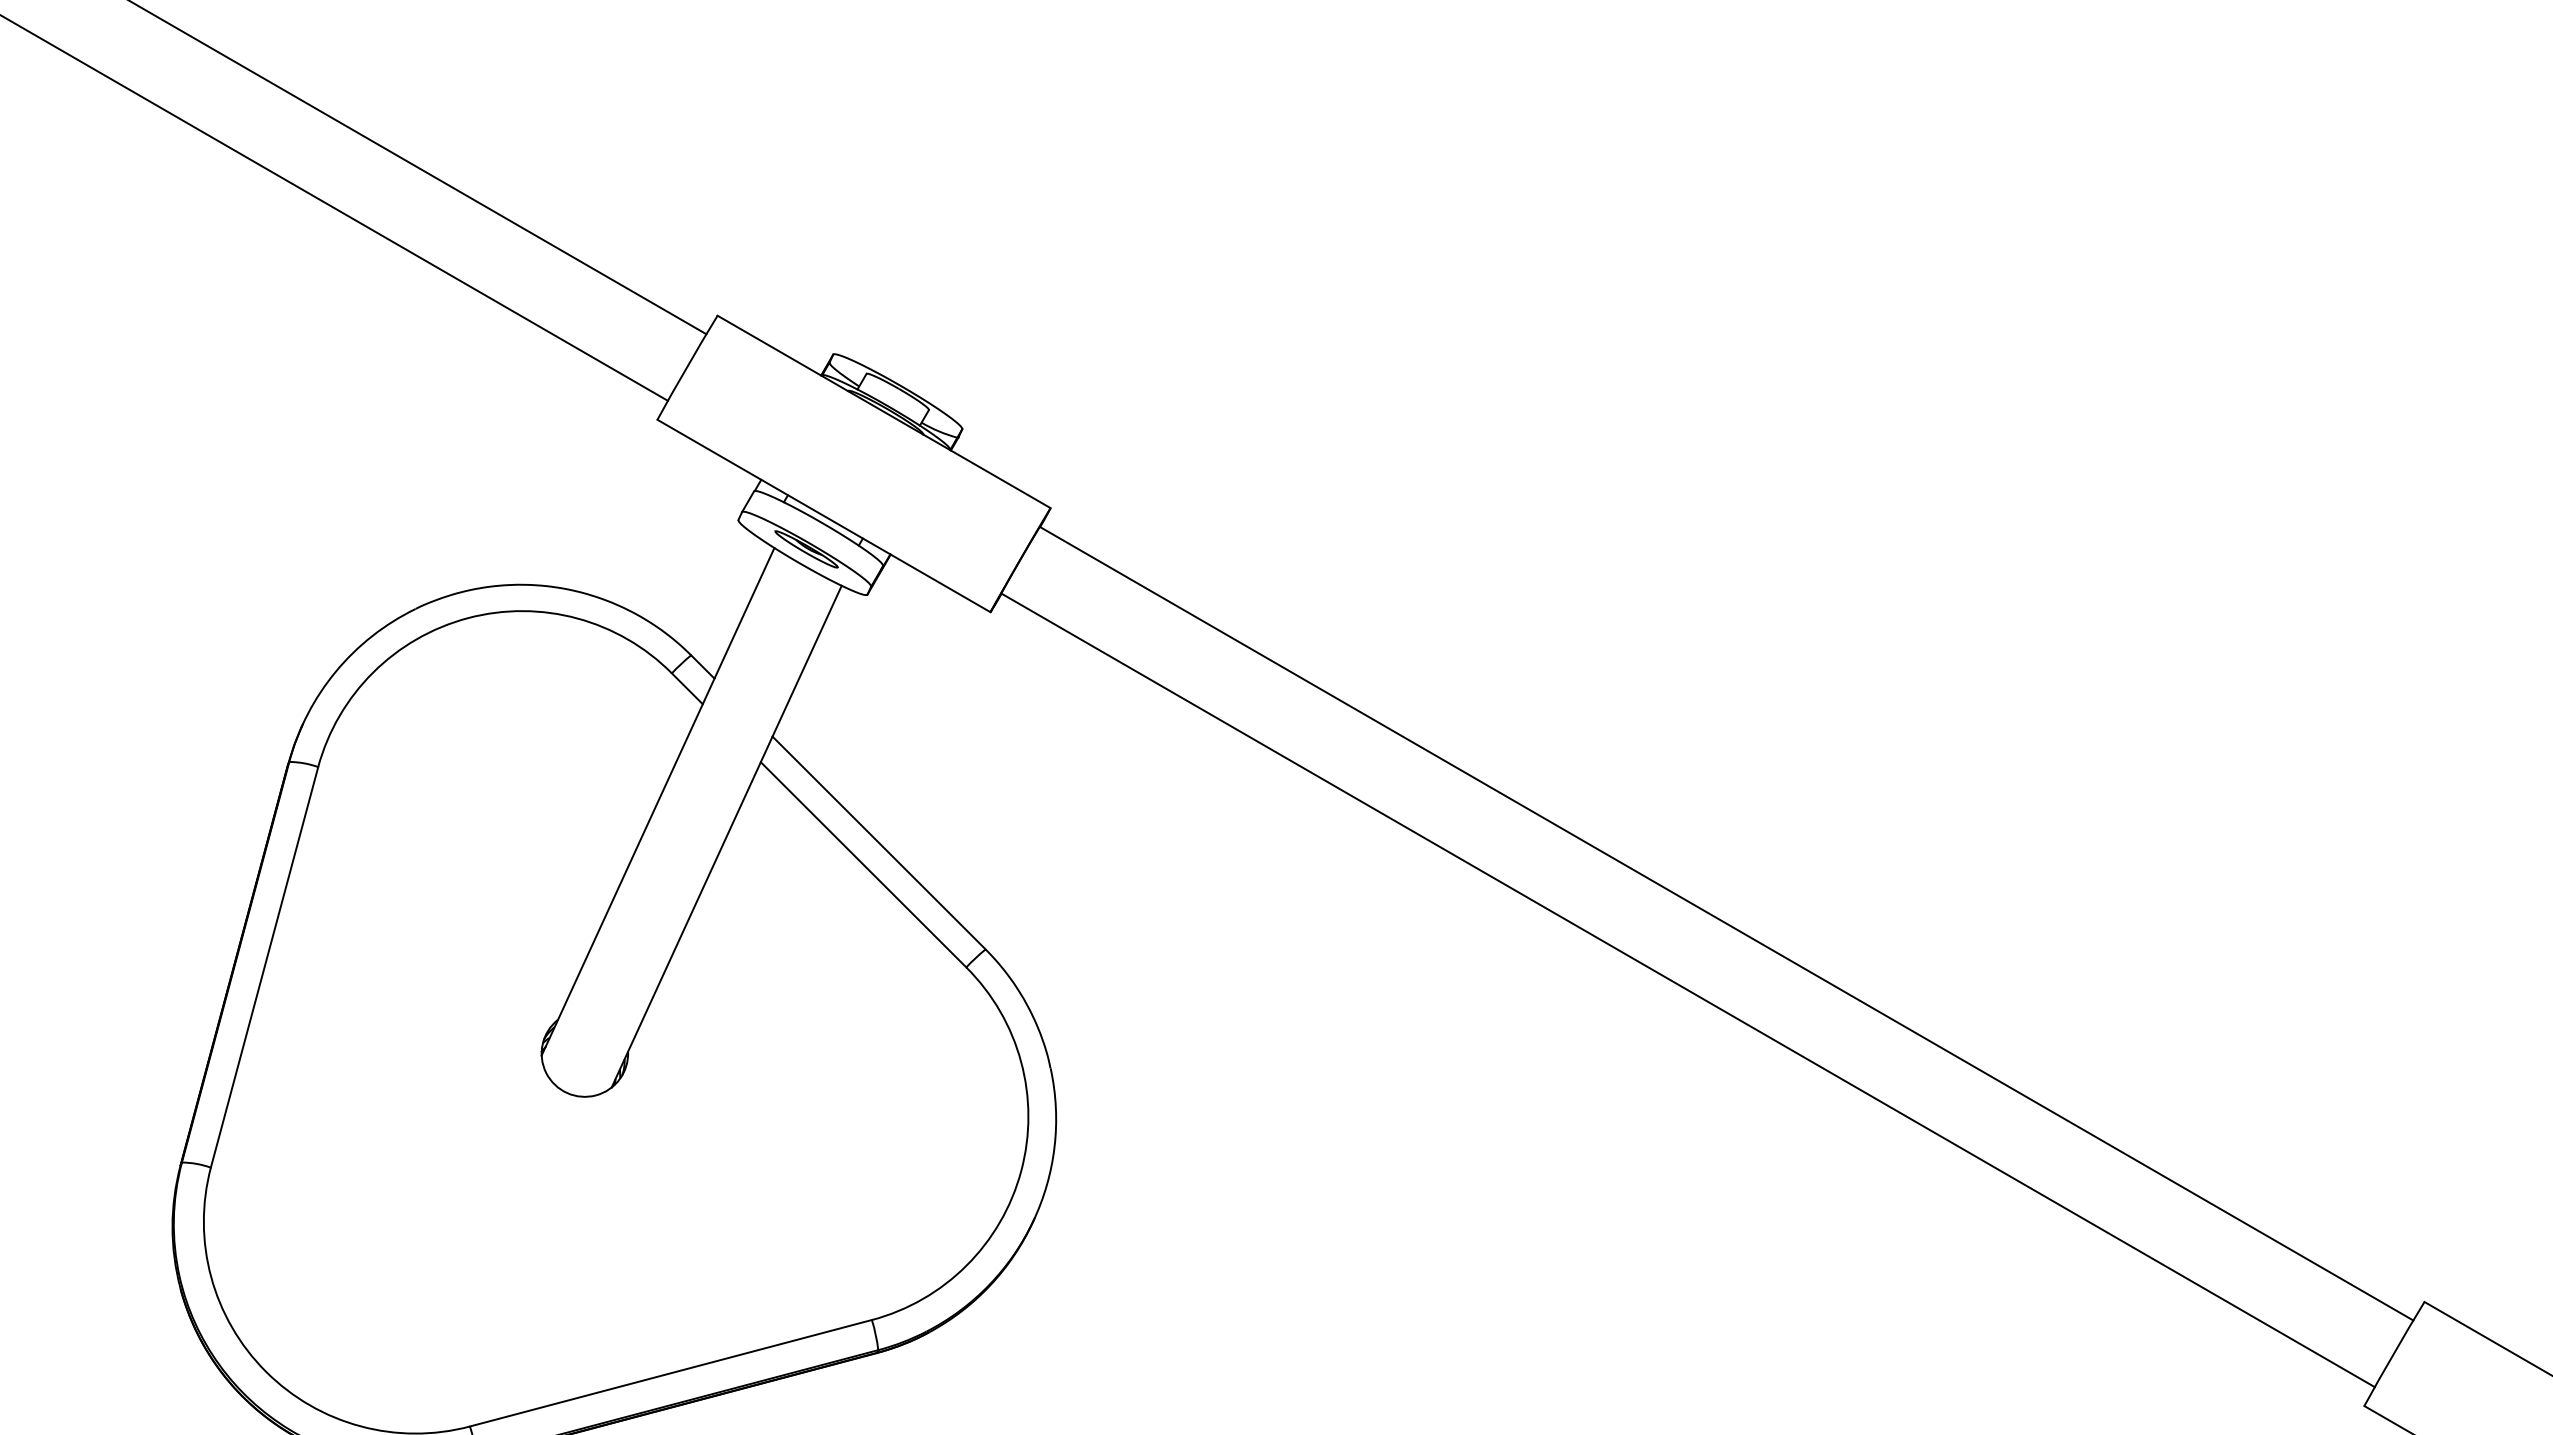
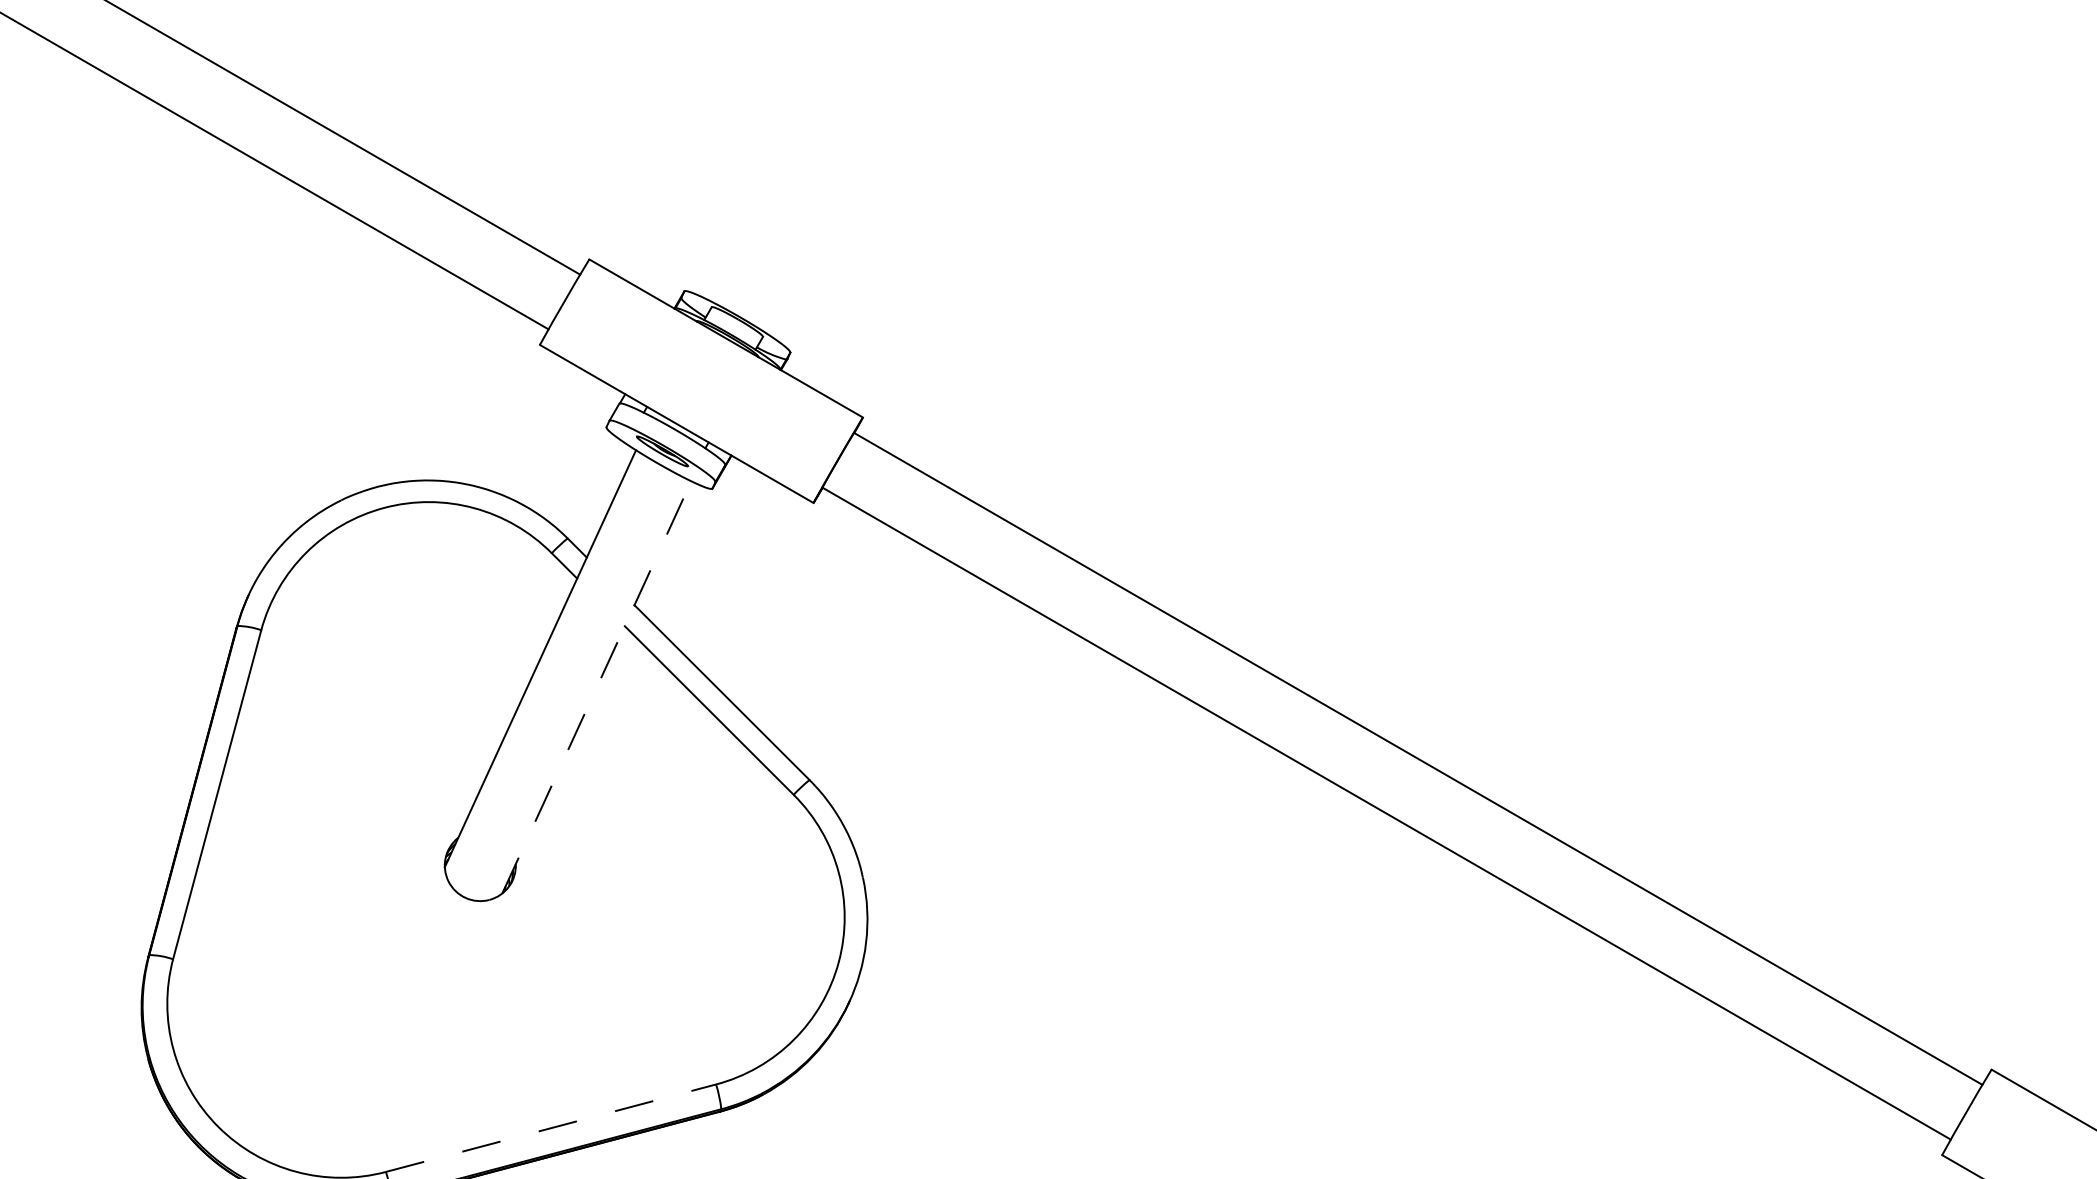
line: (726, 836) -> (596, 687), solid -> dashed
line: (670, 1373) -> (550, 1128), solid -> dashed

